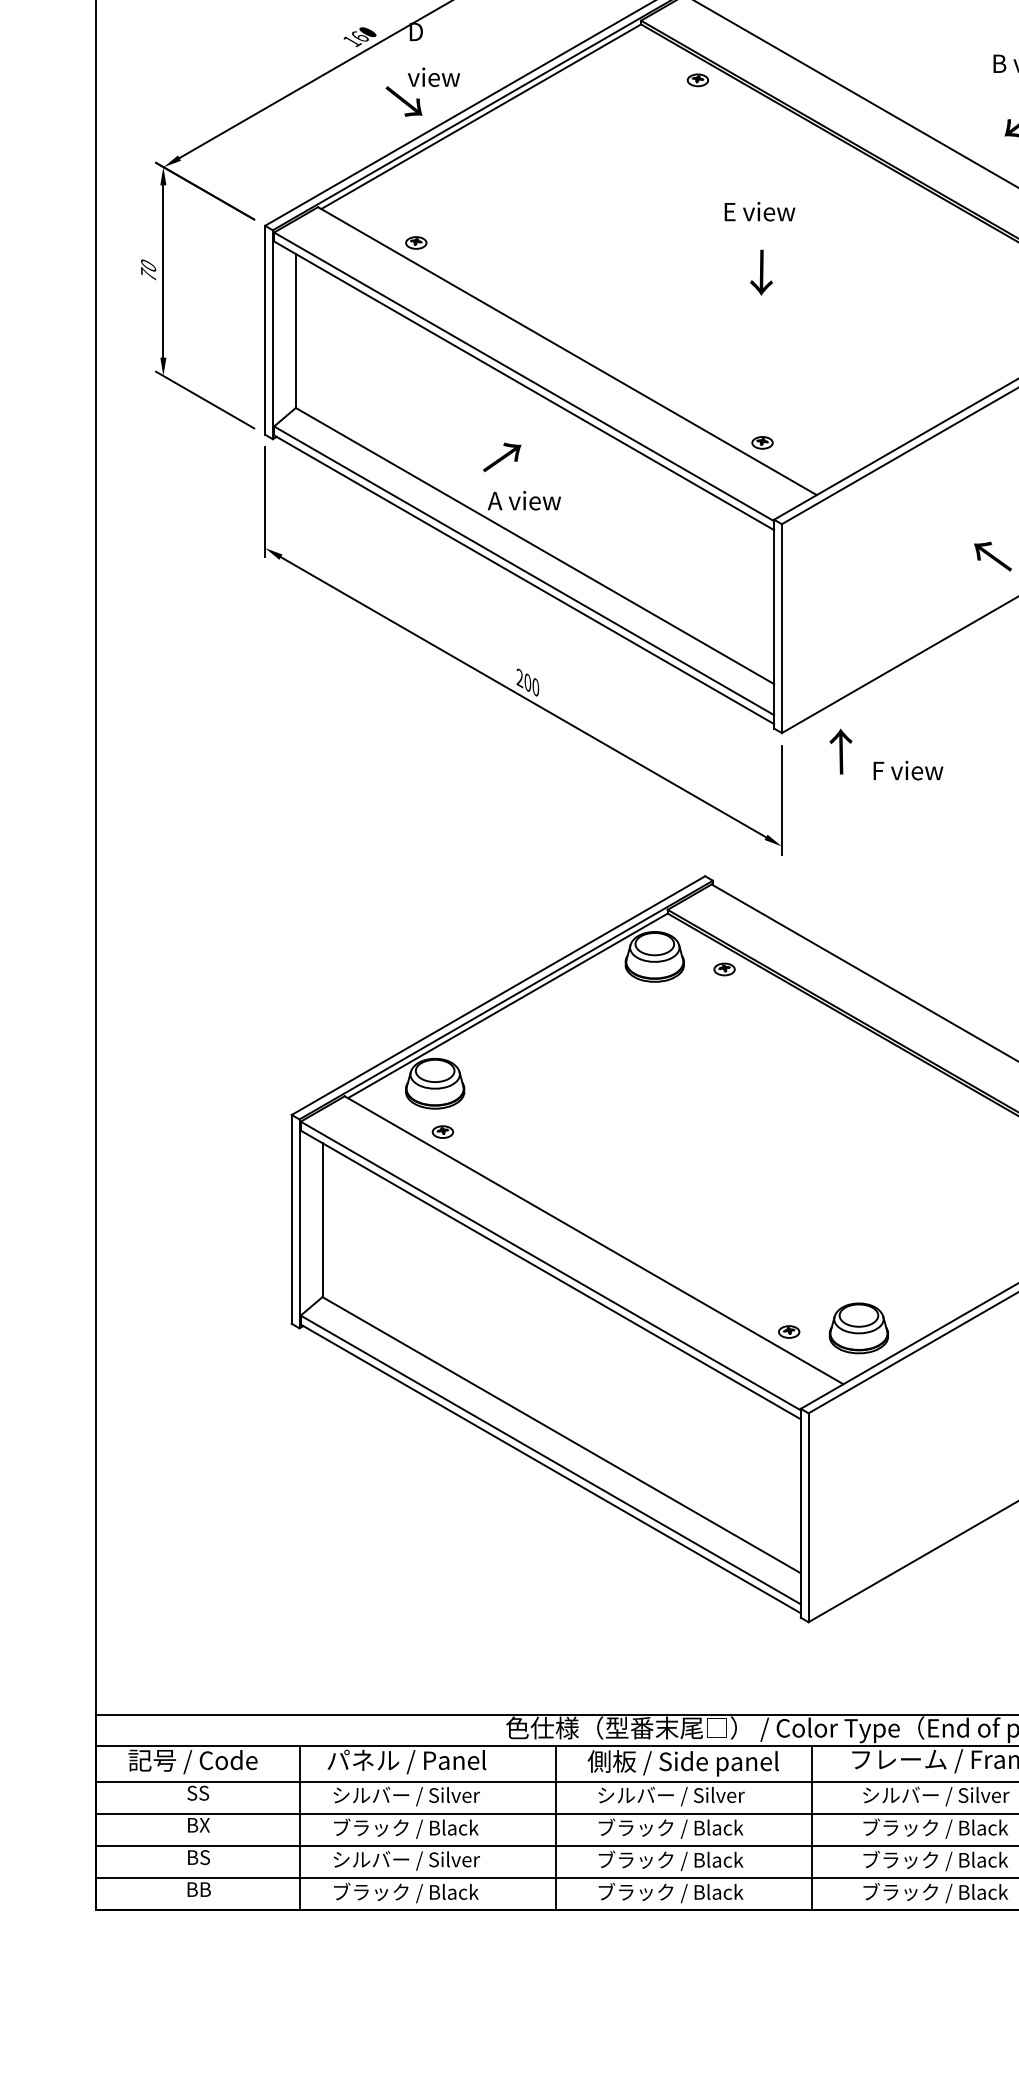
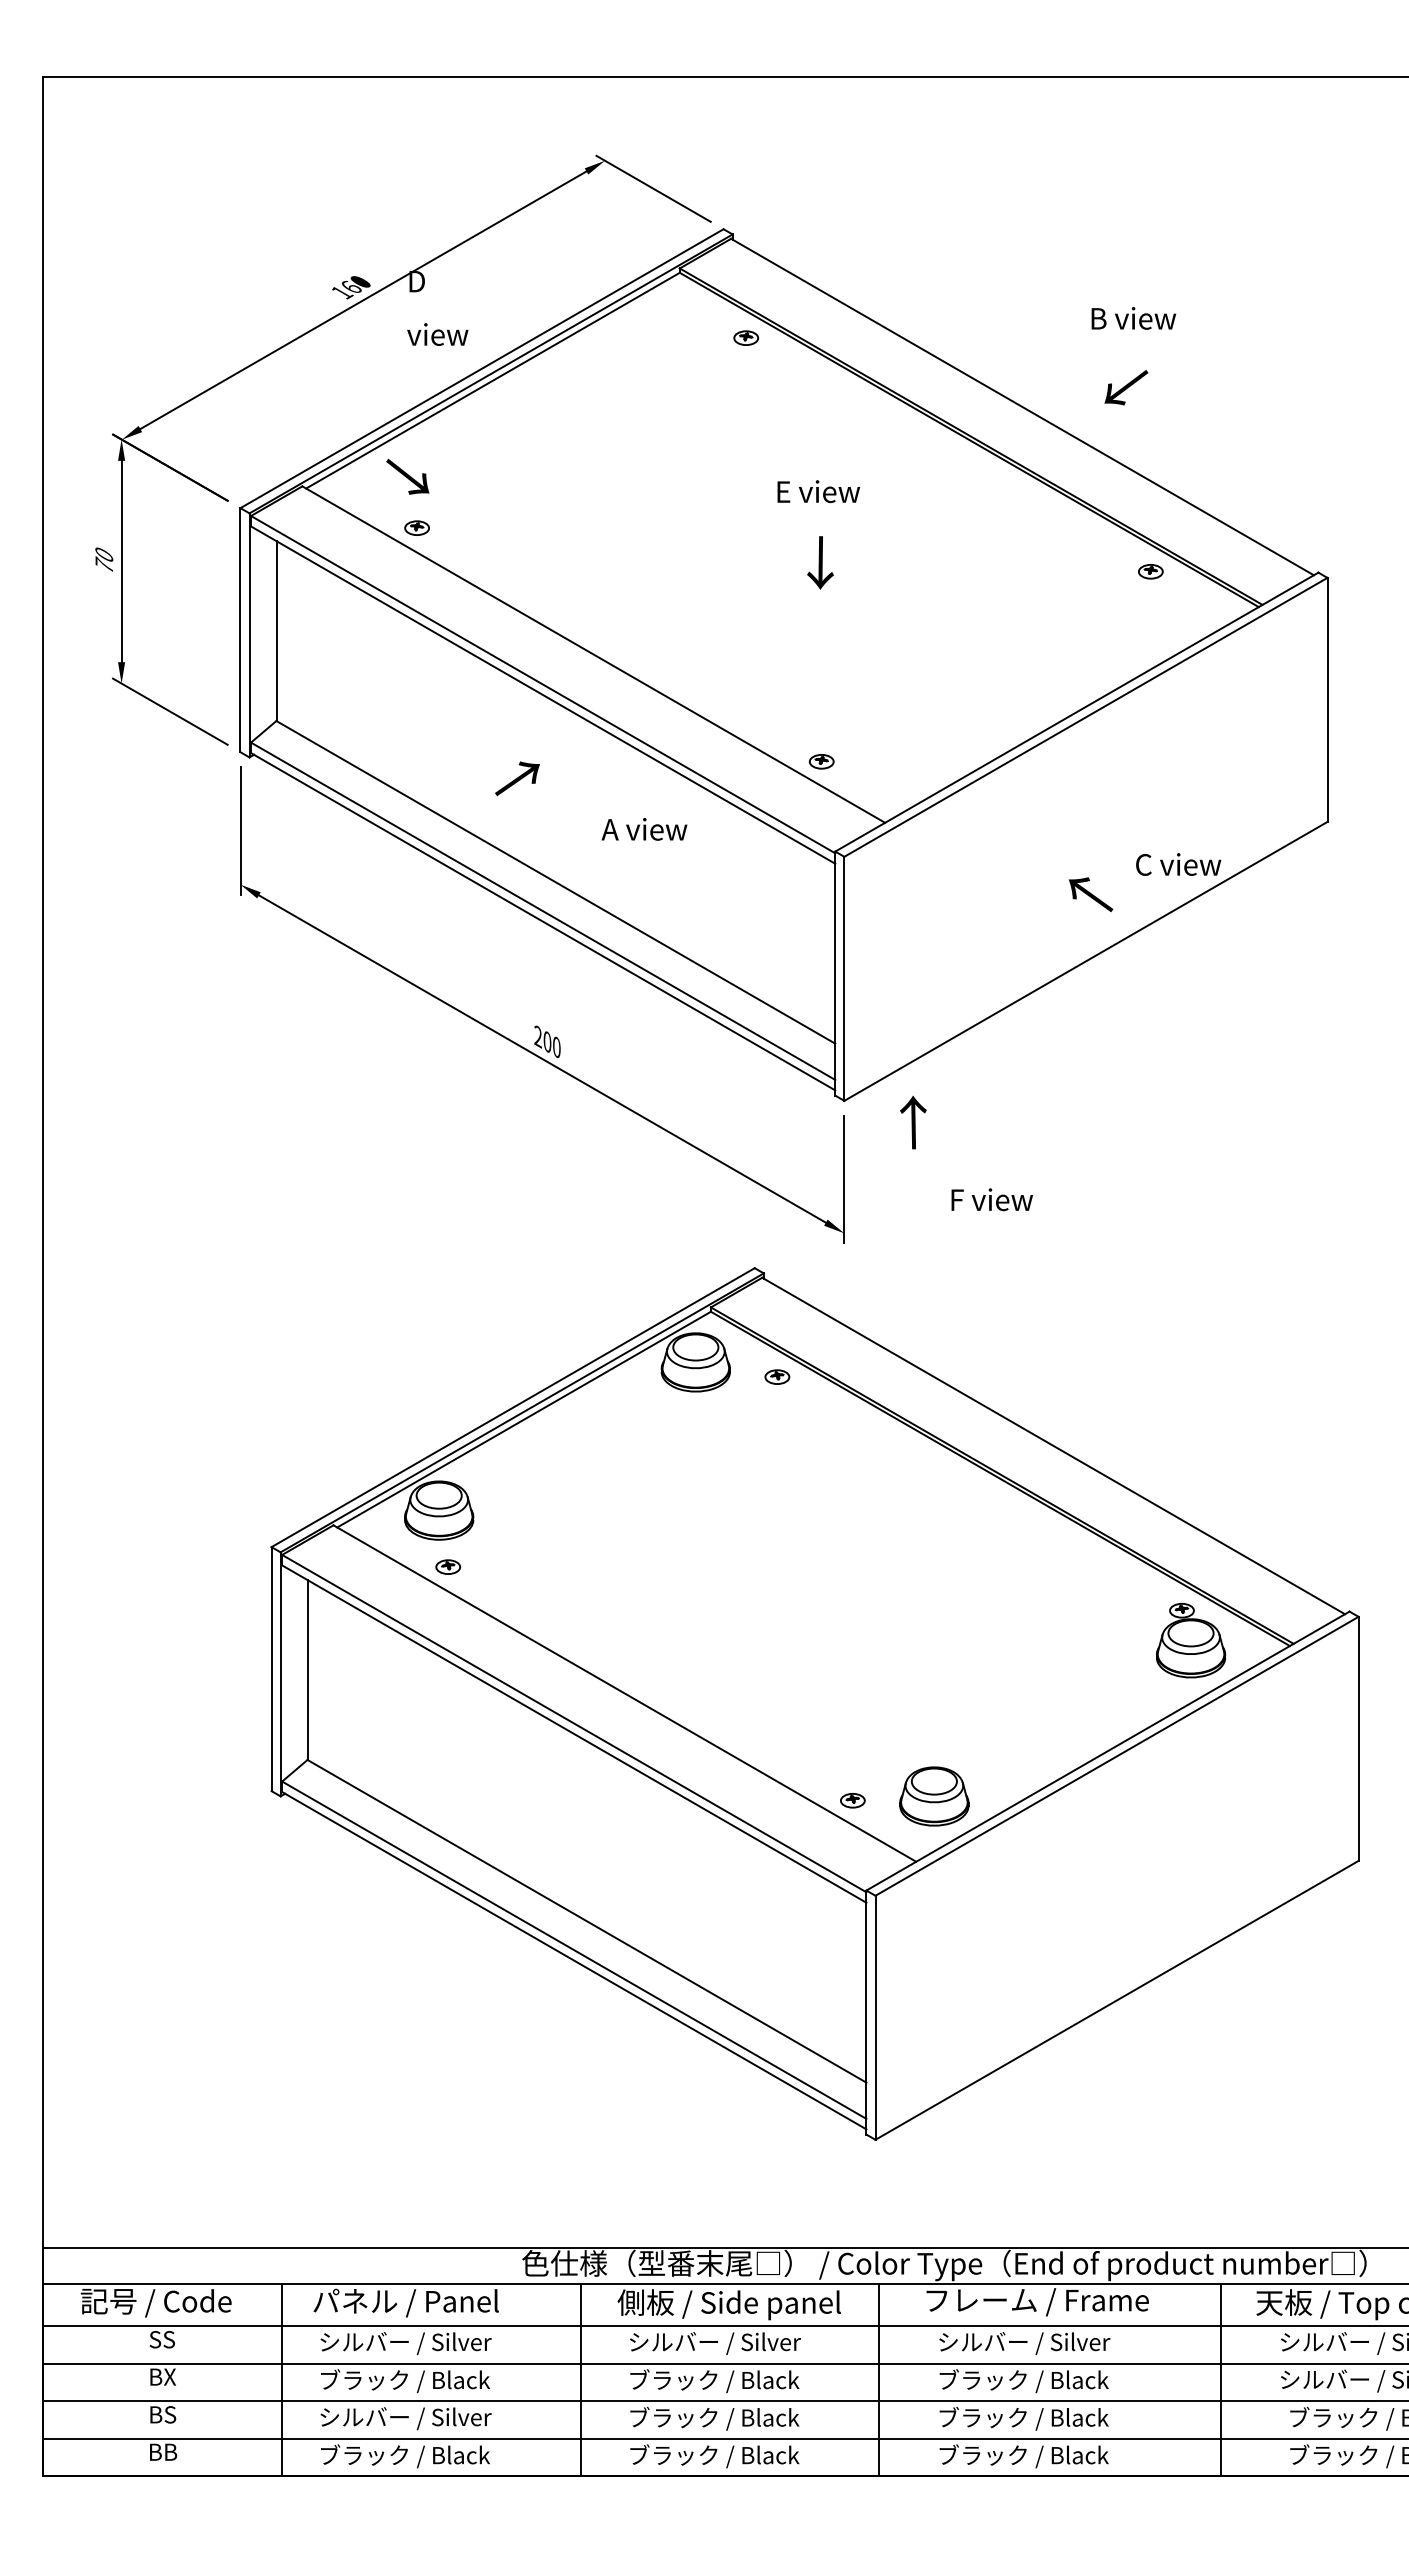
text: (403, 101) -> (407, 476), moved
text: (524, 500) -> (644, 829), moved
text: (907, 770) -> (991, 1199), moved

